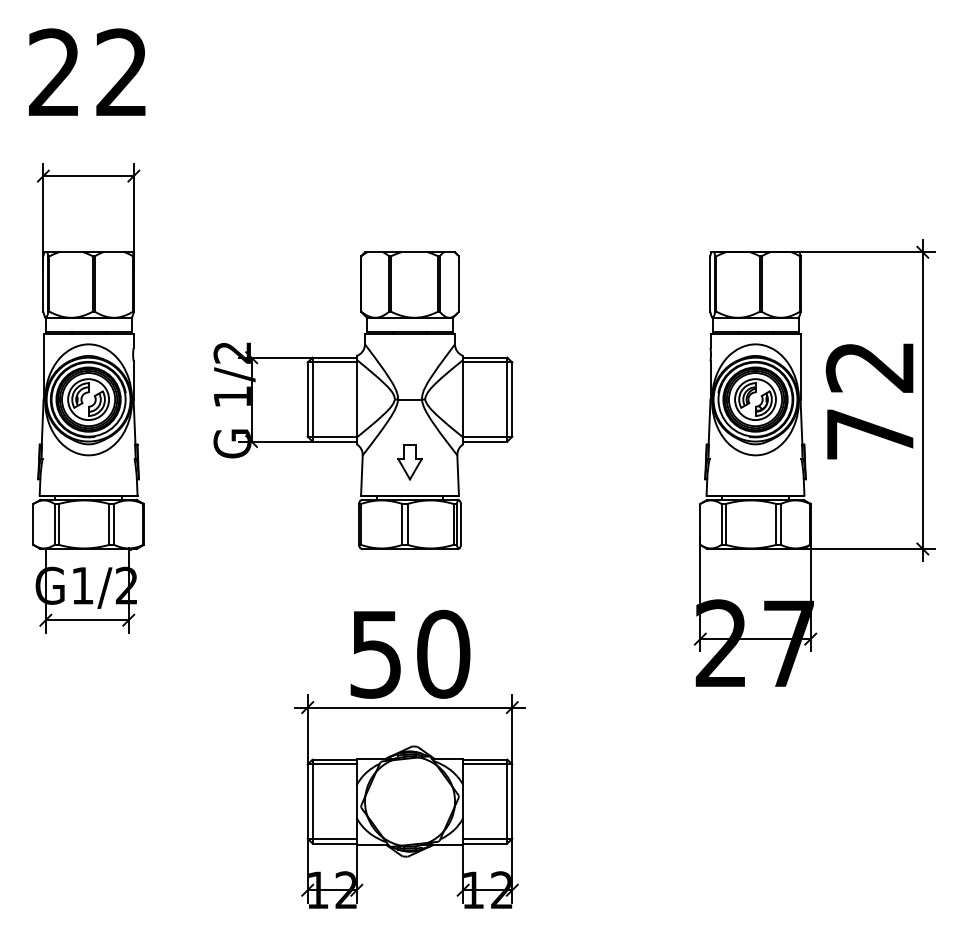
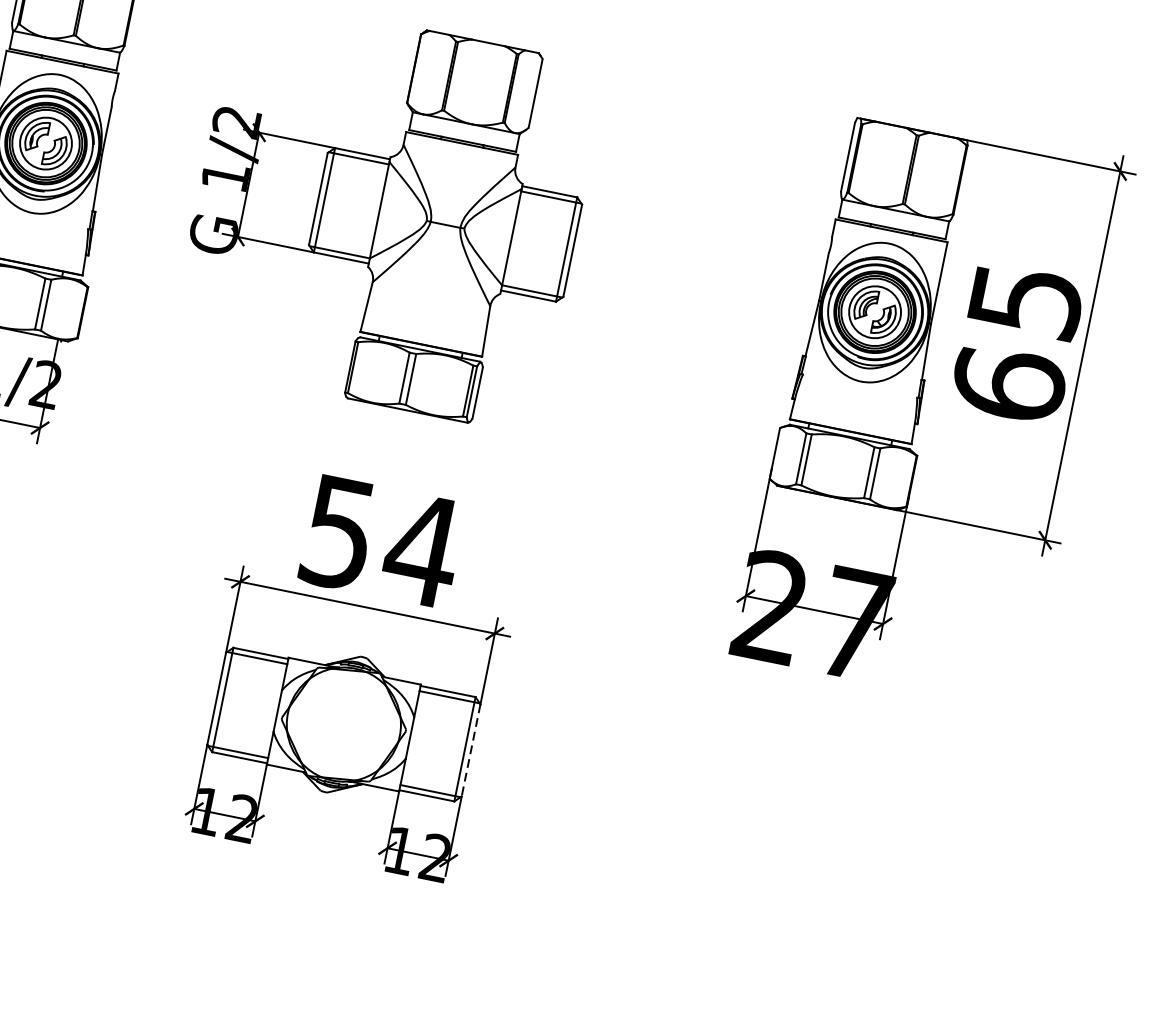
text: (869, 401) -> (1016, 343), 72 -> 65
part: (409, 462) -> (429, 302), removed
text: (443, 653) -> (422, 548), 50 -> 54
line: (512, 802) -> (471, 751), solid -> dashed

